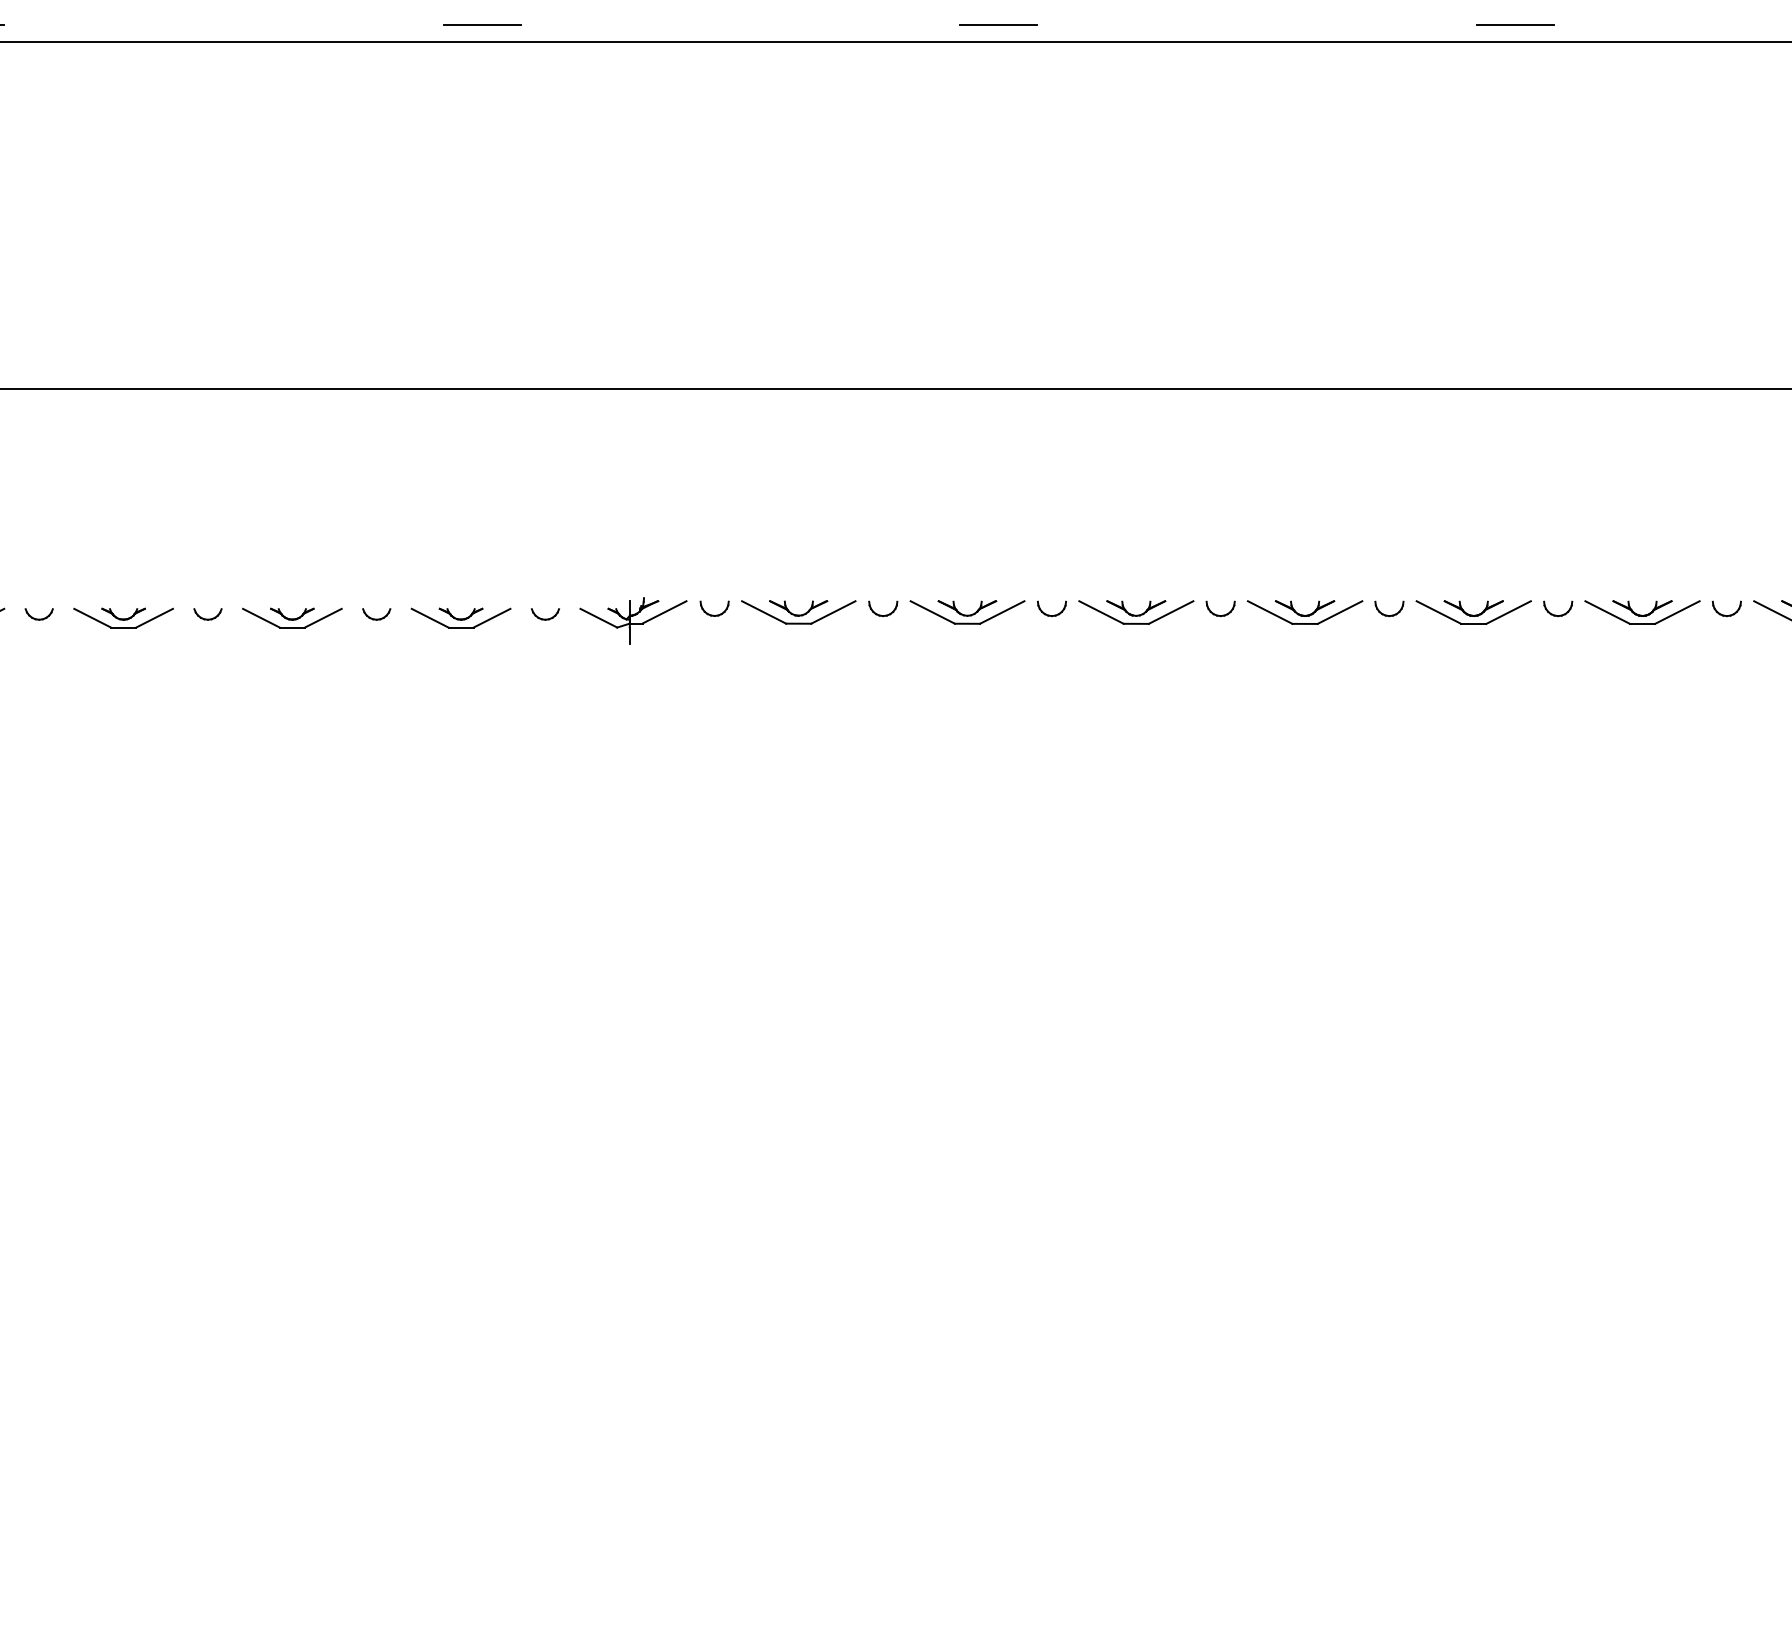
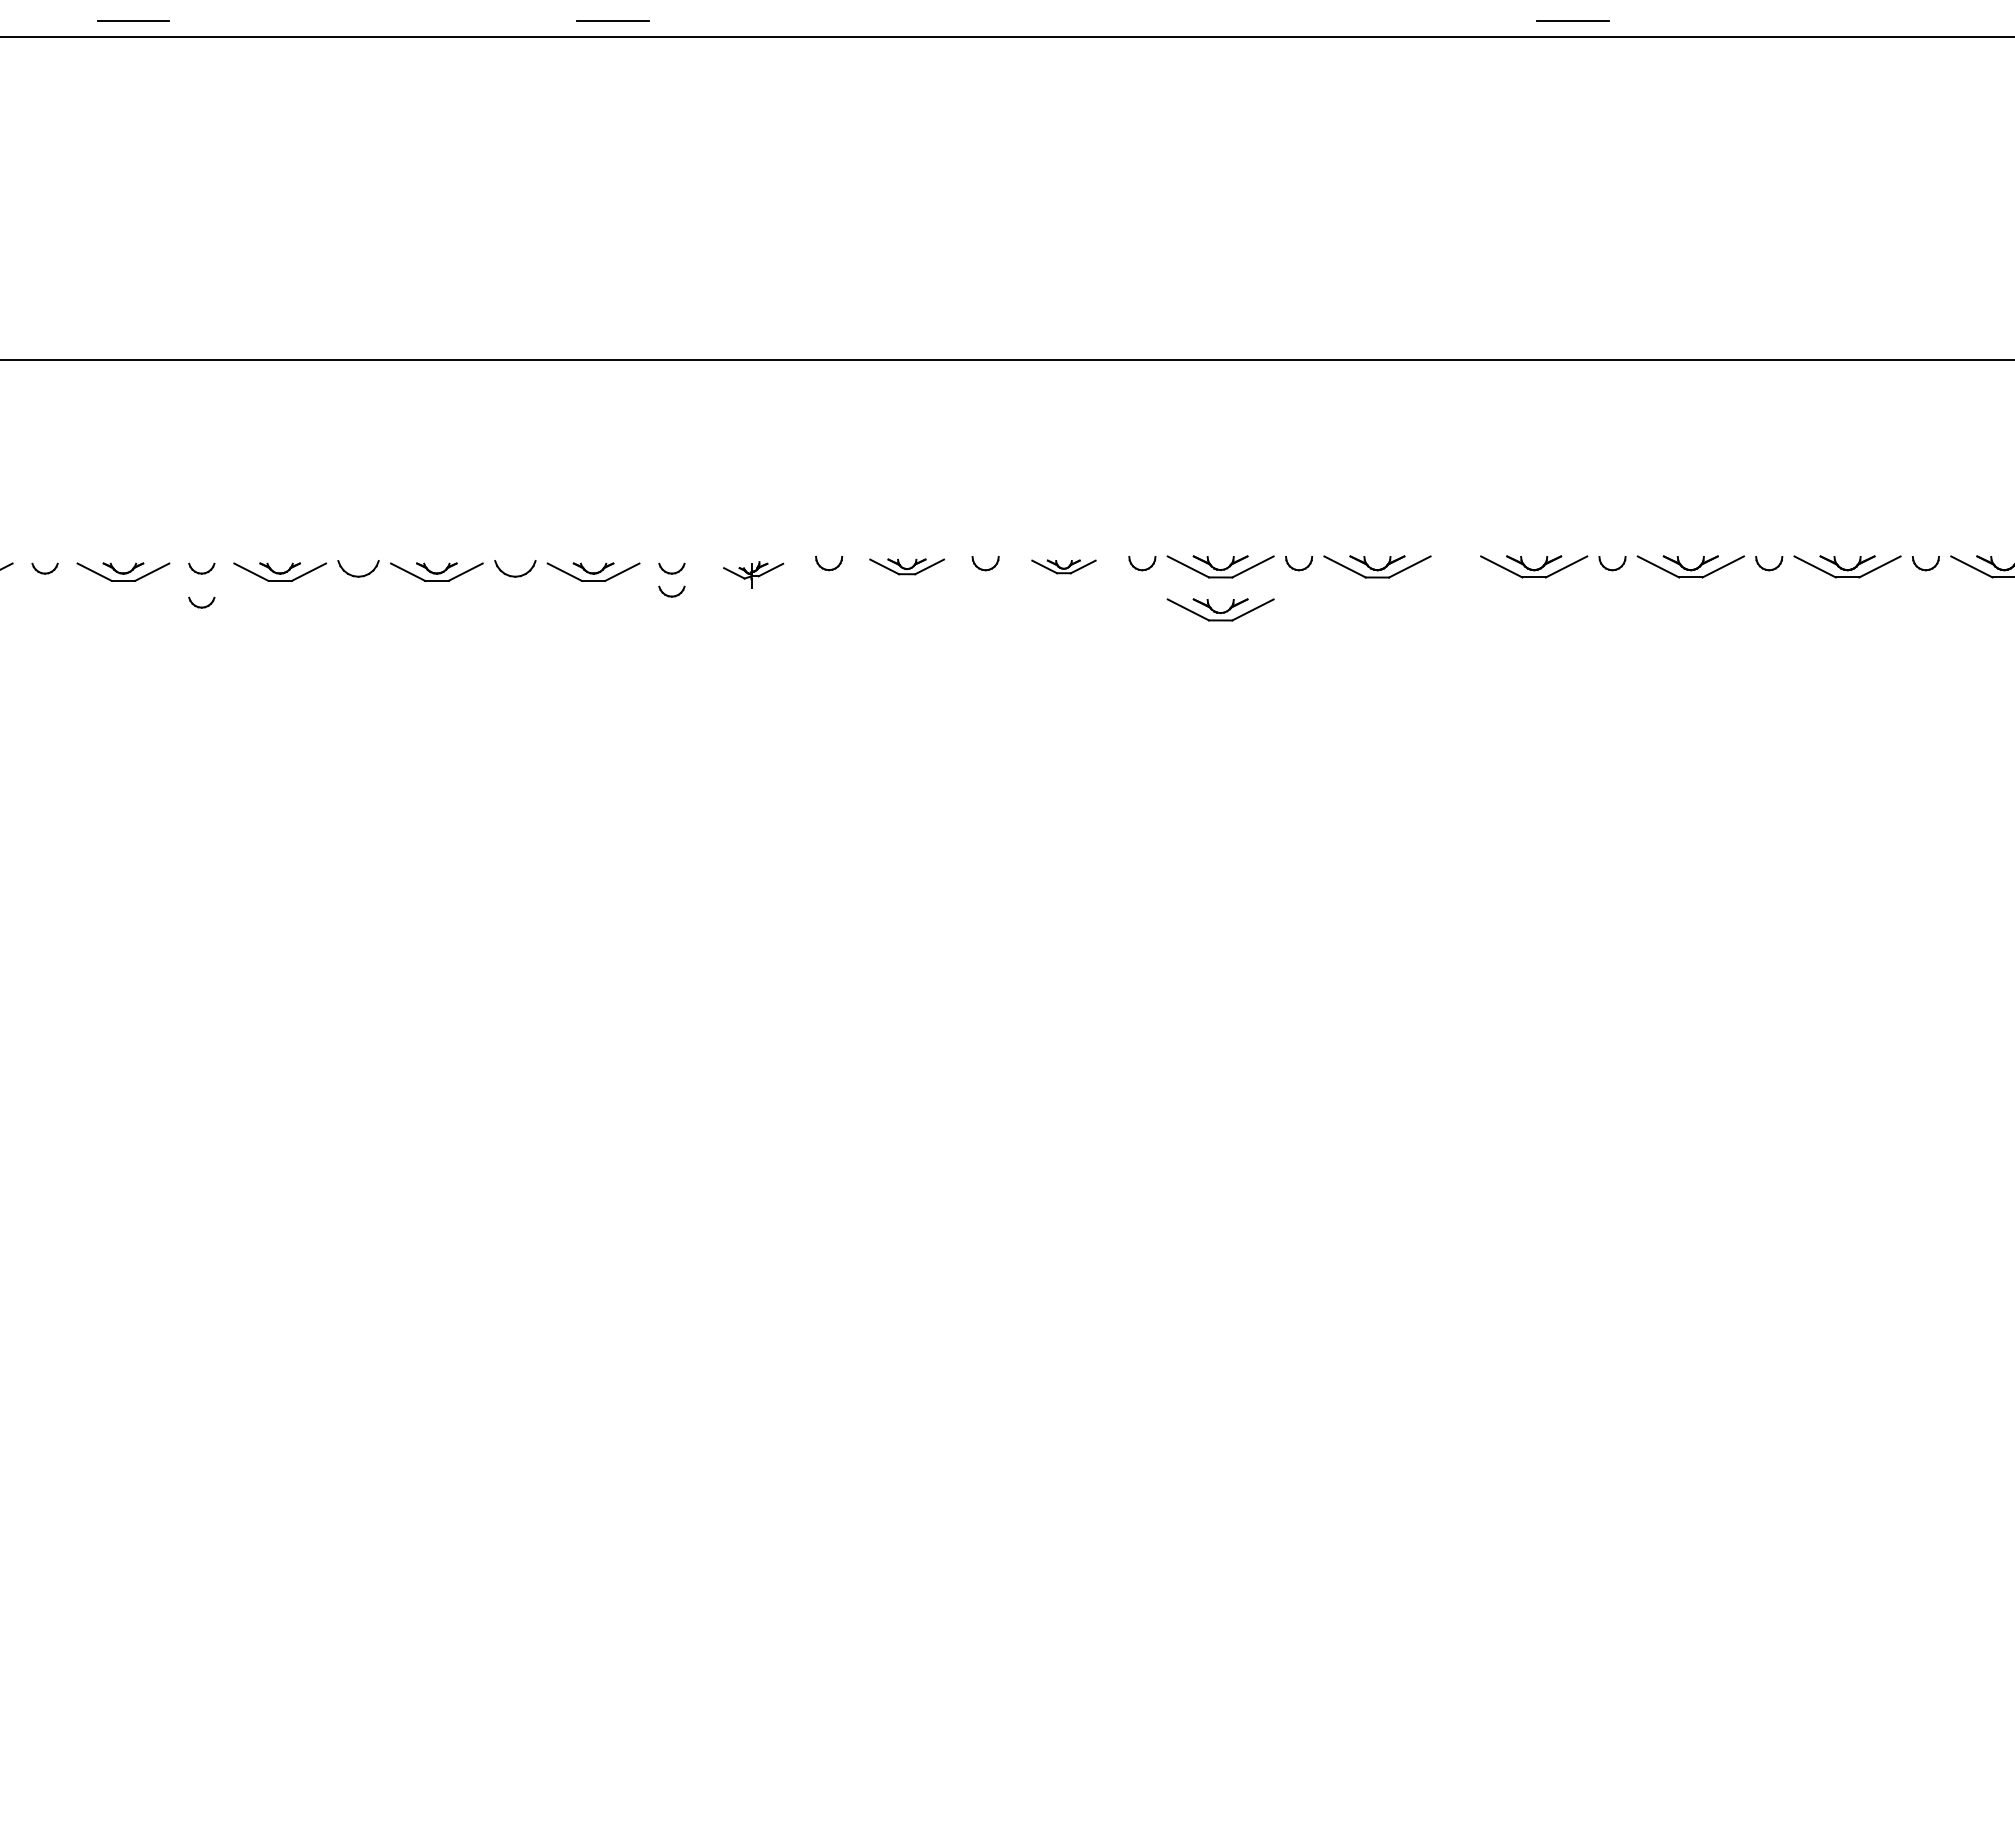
line: (998, 24) -> (1092, 20), removed
part: (1389, 608) -> (1455, 563), removed
part: (798, 612) -> (906, 566), size x0.7
part: (967, 612) -> (1063, 566), size x0.6
part: (207, 614) -> (358, 568), size x1.6
part: (375, 614) -> (514, 568), size x1.6
part: (633, 620) -> (753, 574), size x0.6
part: (544, 638) -> (671, 591), added
part: (38, 650) -> (201, 602), added
part: (1136, 658) -> (1220, 609), added

